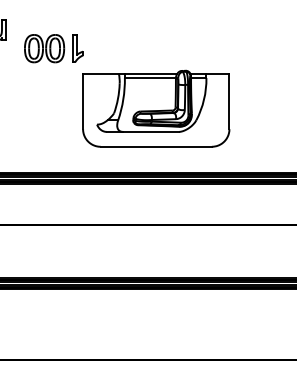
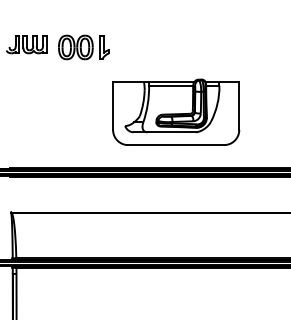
part: (53, 48) -> (83, 47), moved

